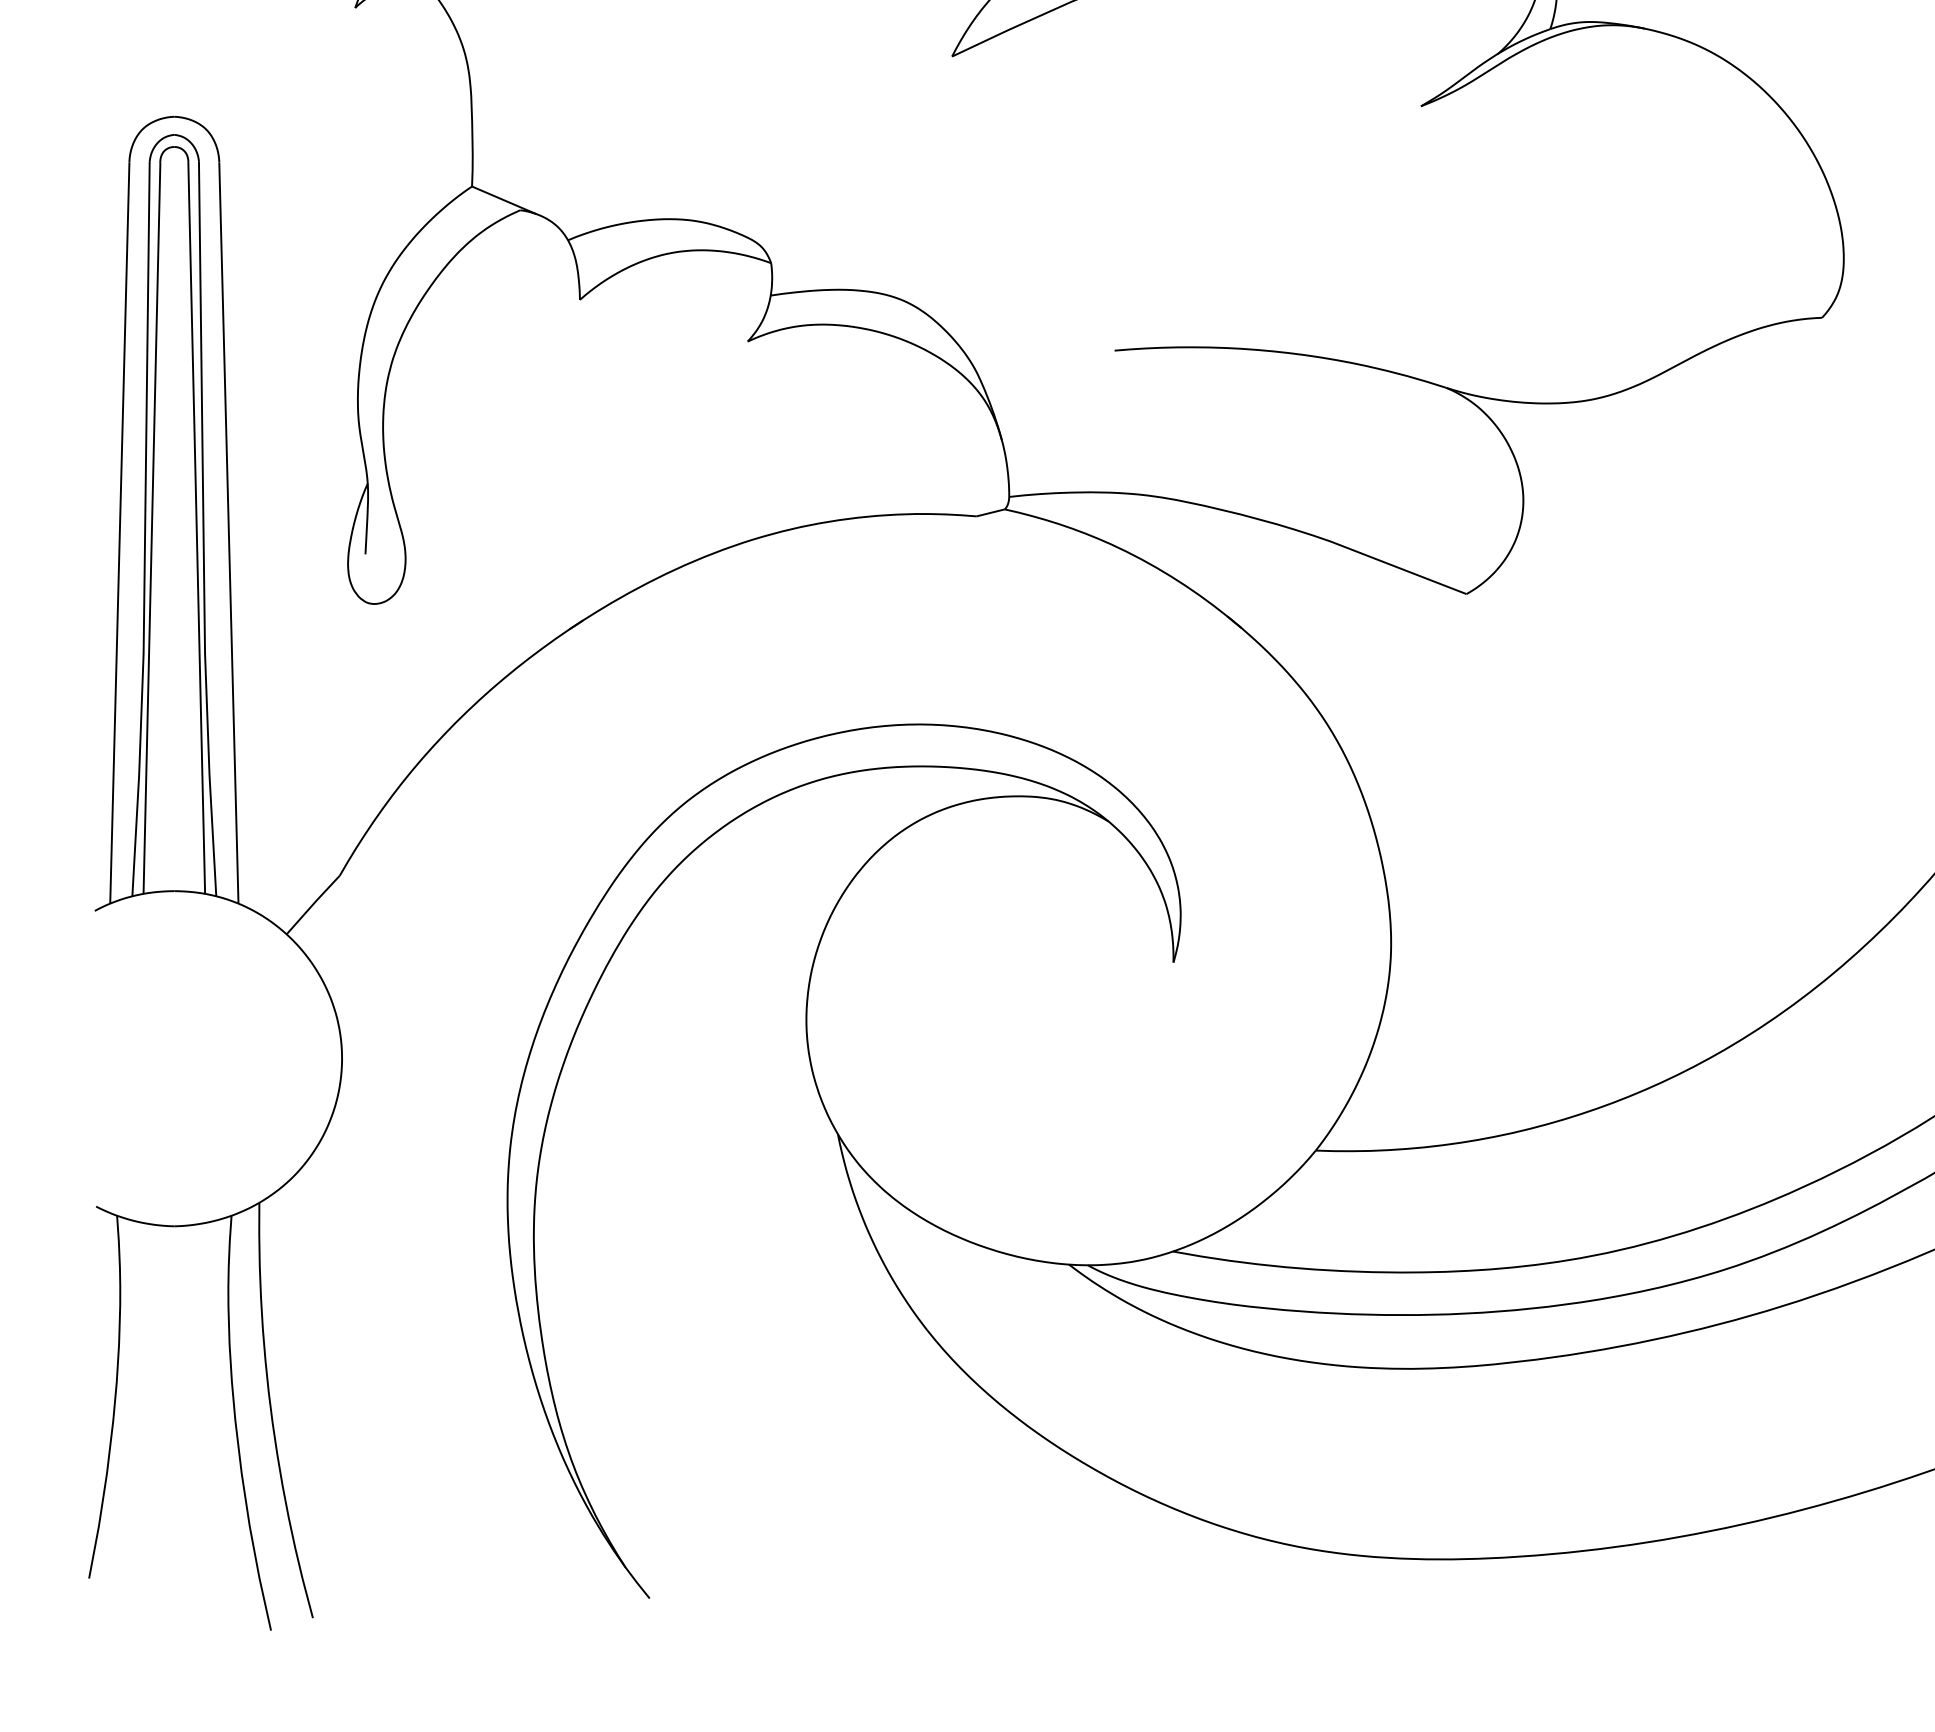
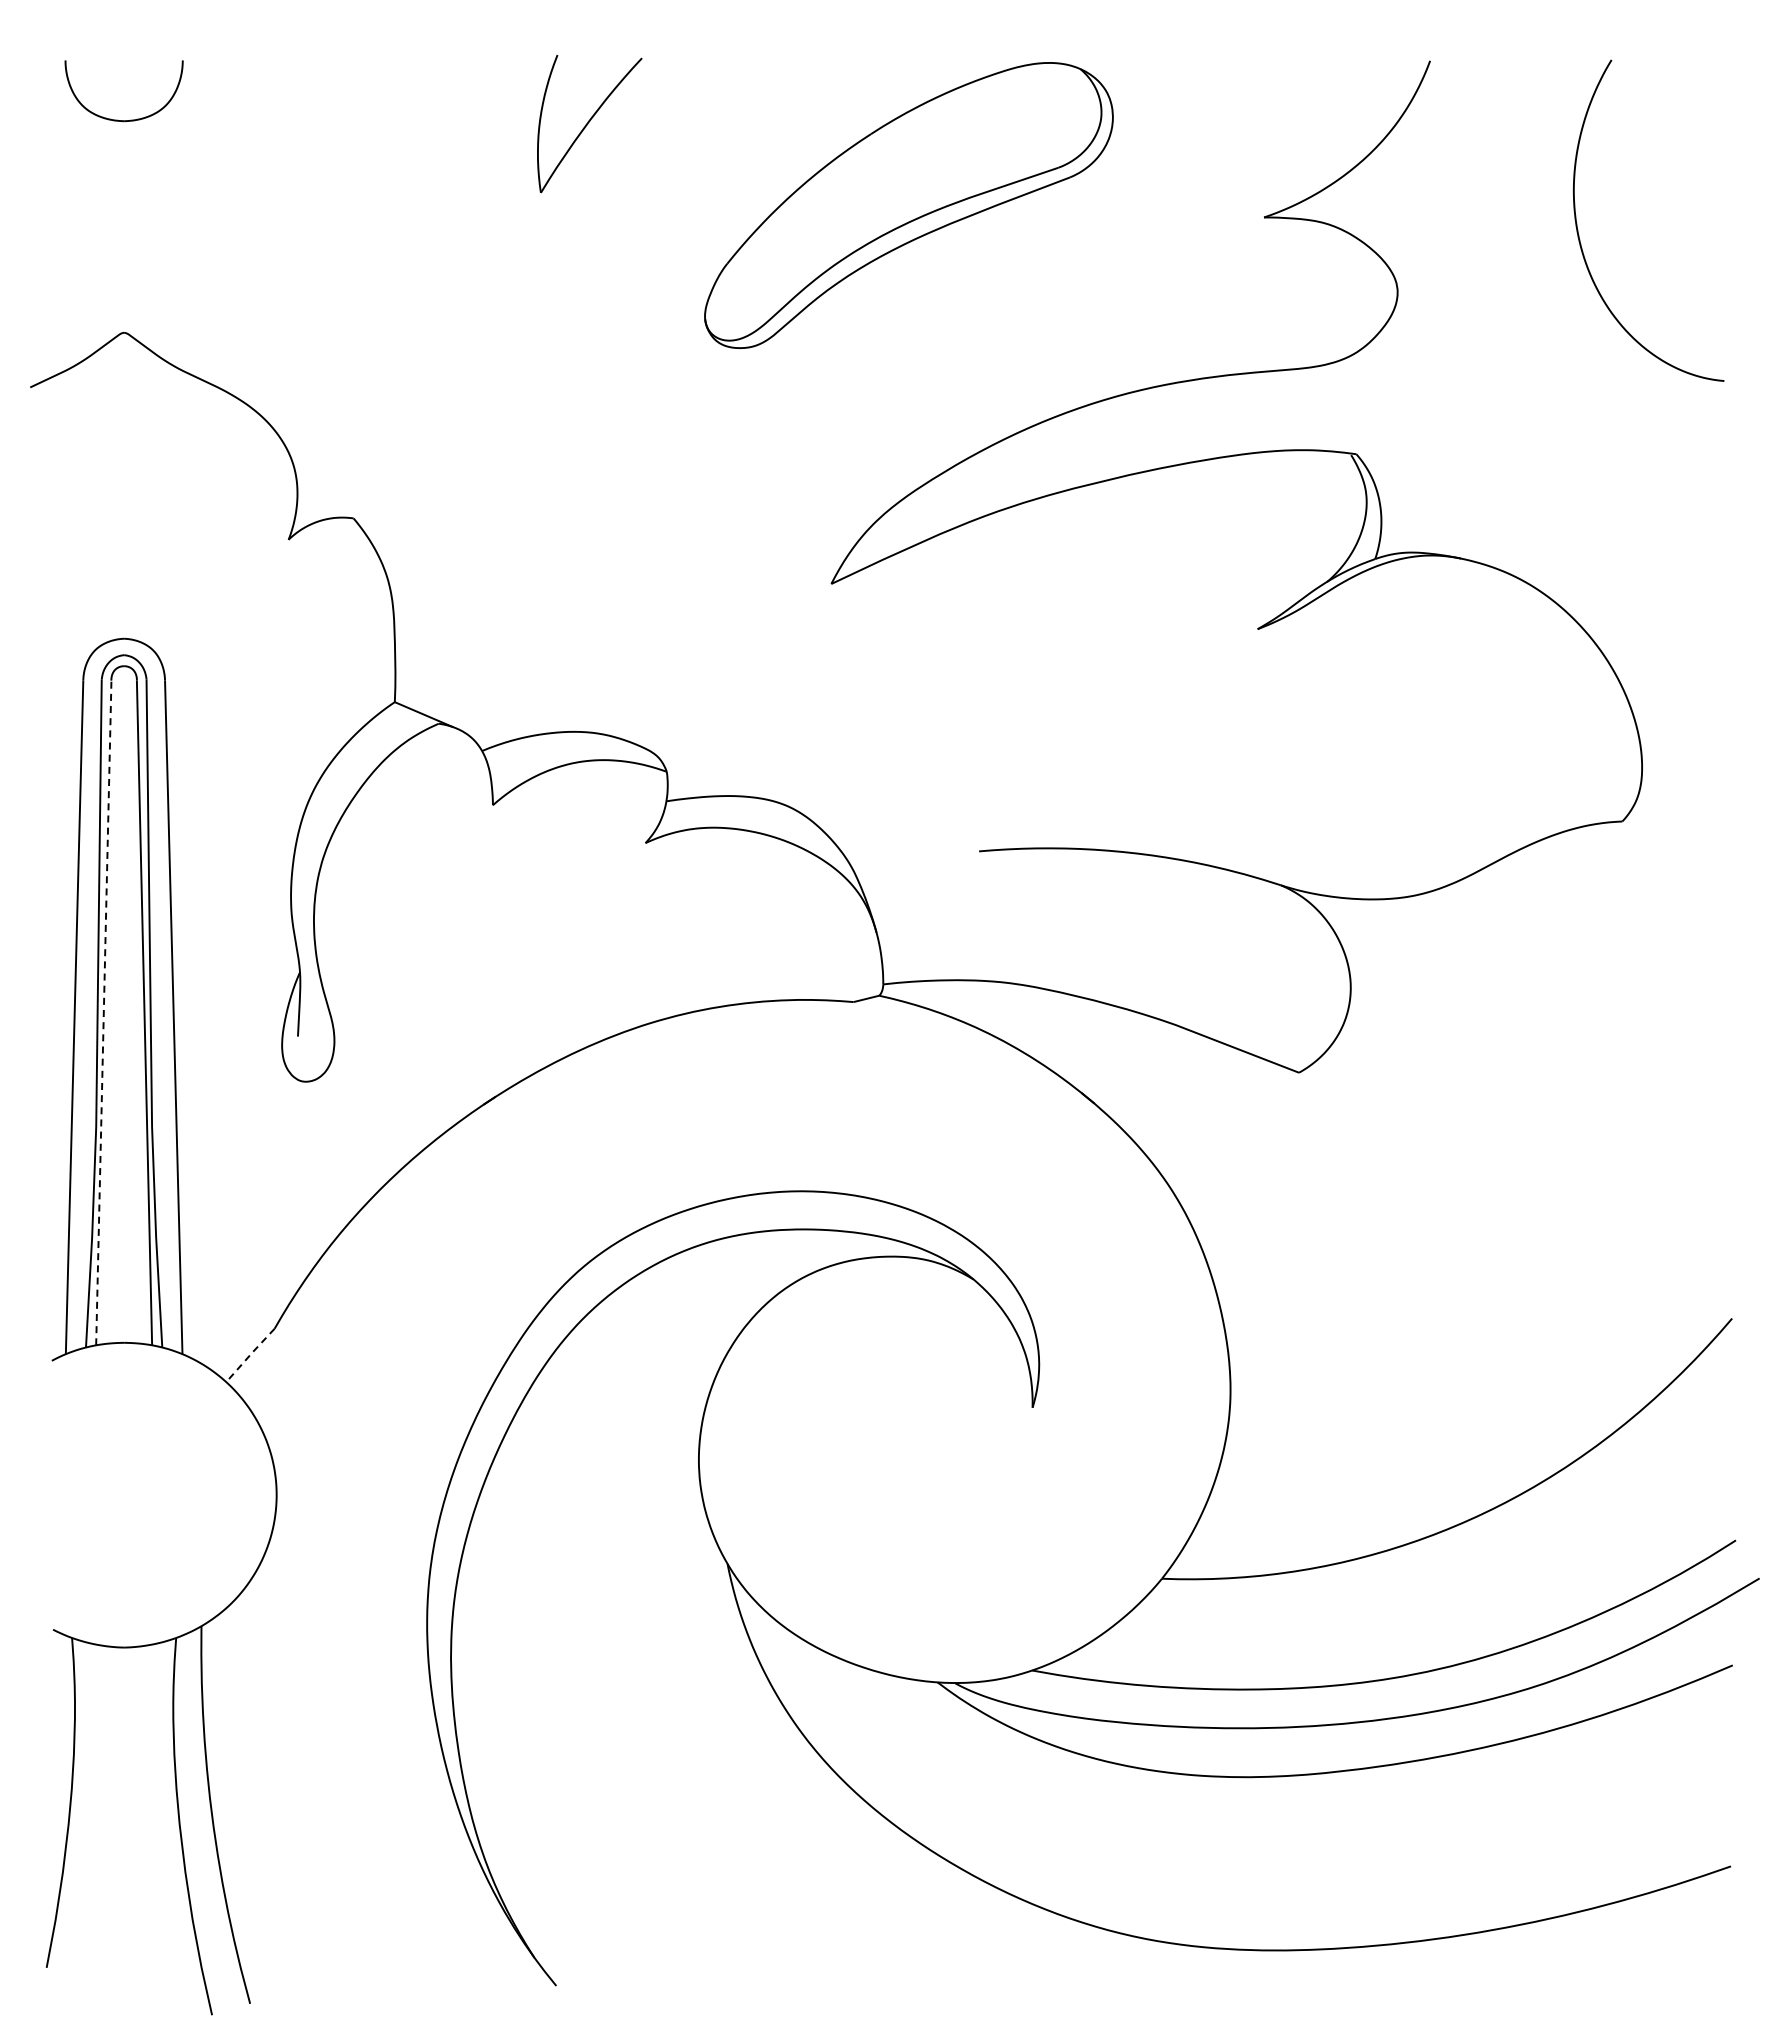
line: (151, 527) -> (103, 1012), solid -> dashed
line: (313, 903) -> (250, 1354), solid -> dashed

